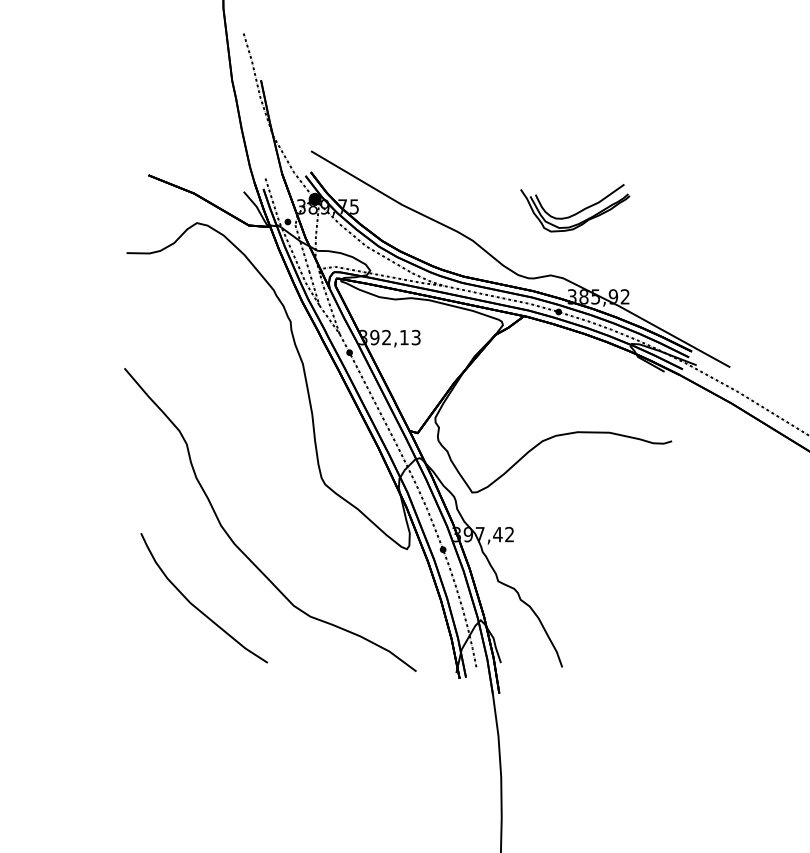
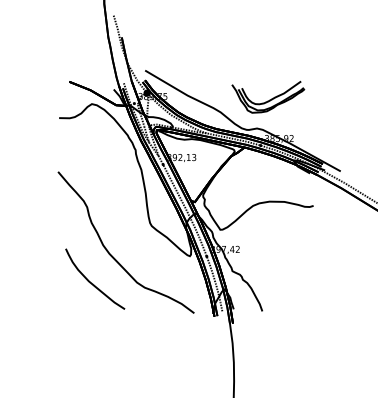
part: (575, 206) -> (268, 96), size x1.43

